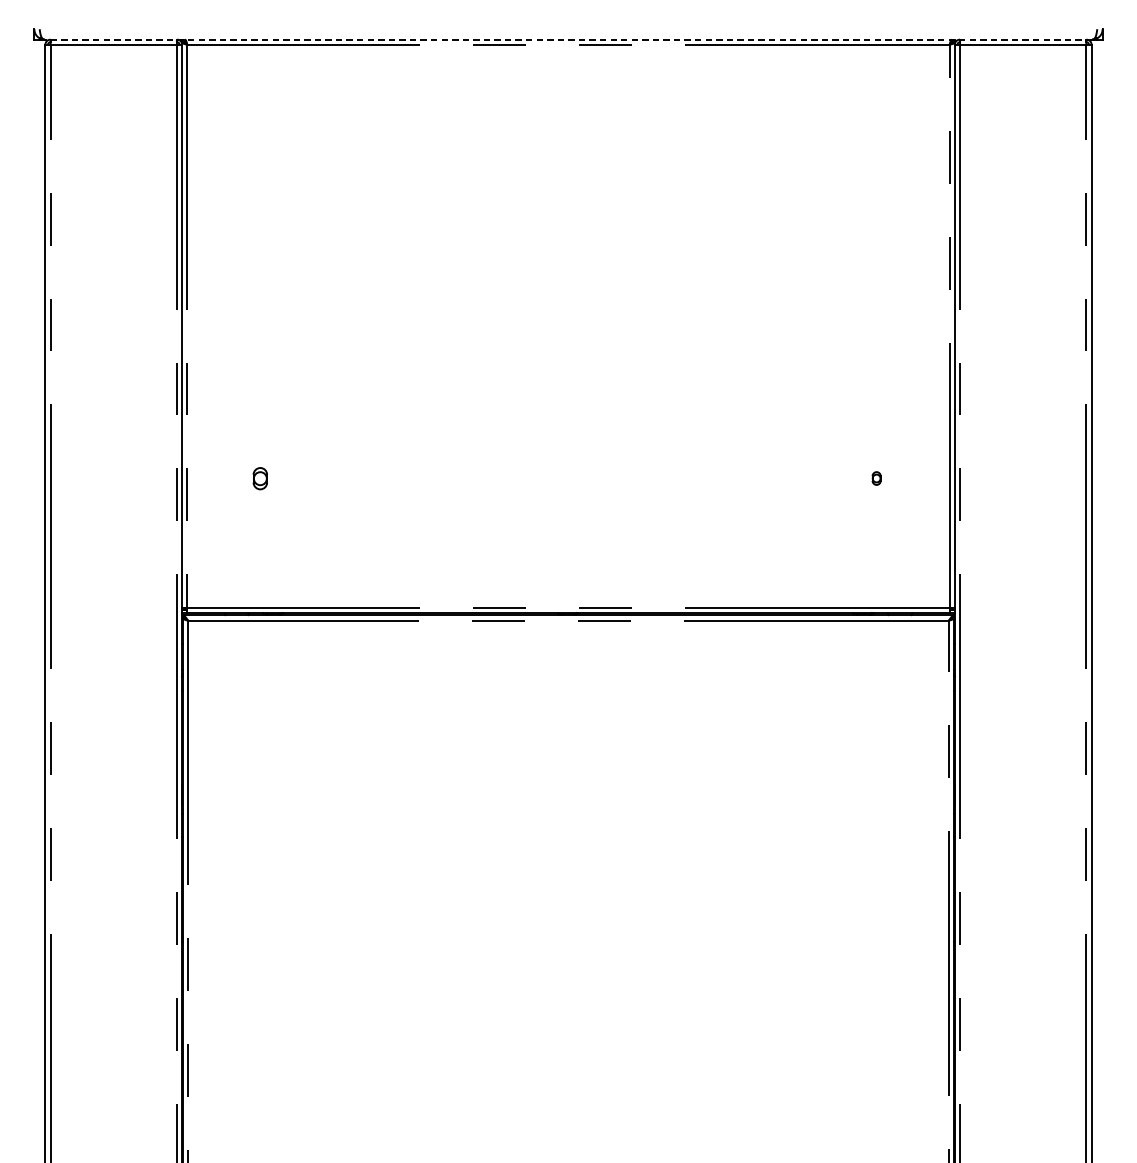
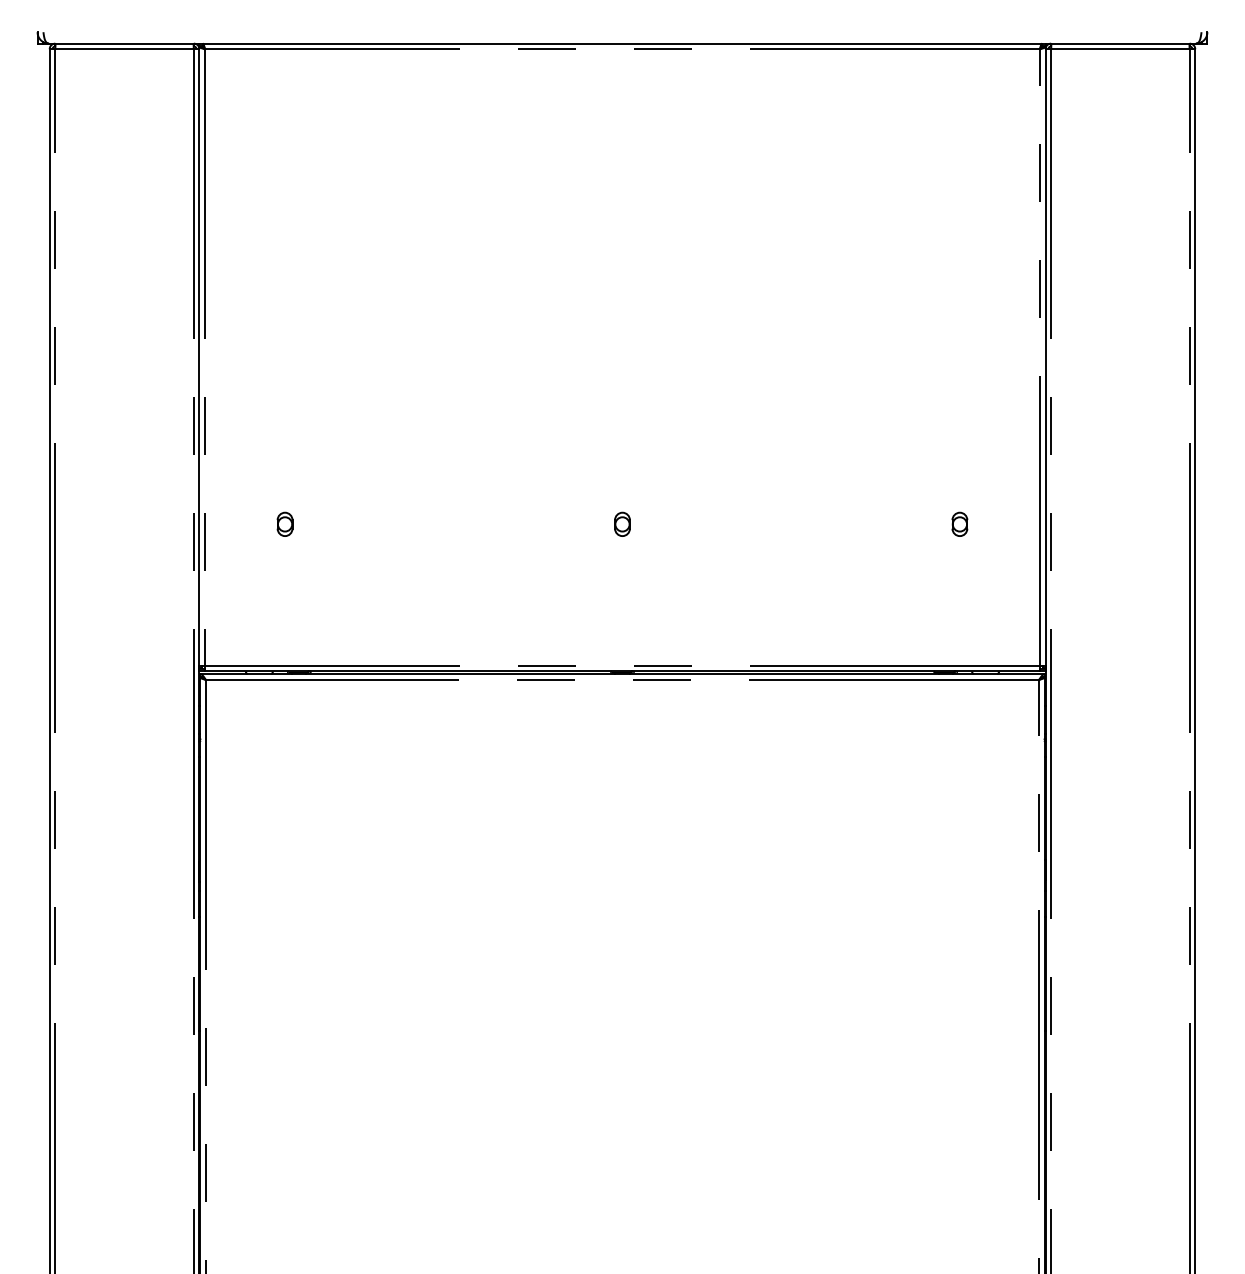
line: (568, 39) -> (622, 43), dashed -> solid
part: (568, 477) -> (622, 523), added
part: (876, 477) -> (959, 523), size x1.67

